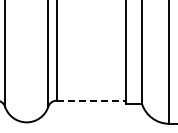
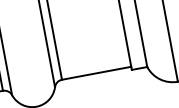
line: (91, 100) -> (96, 73), dashed -> solid

